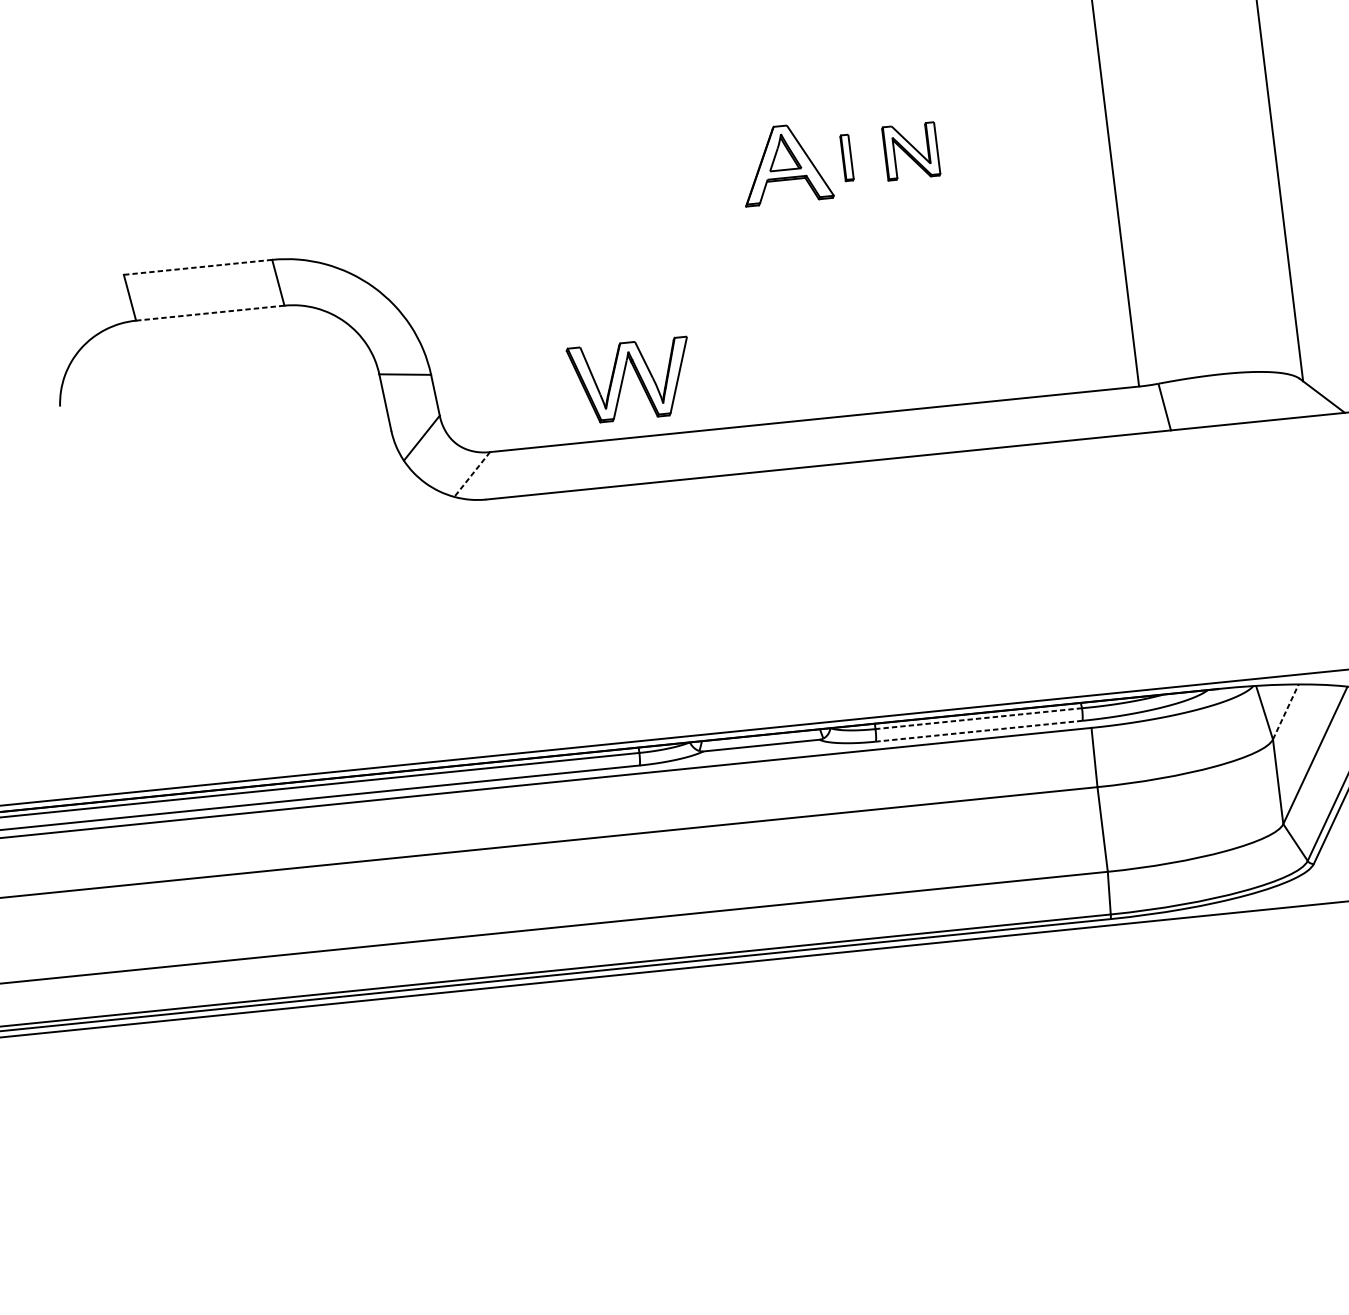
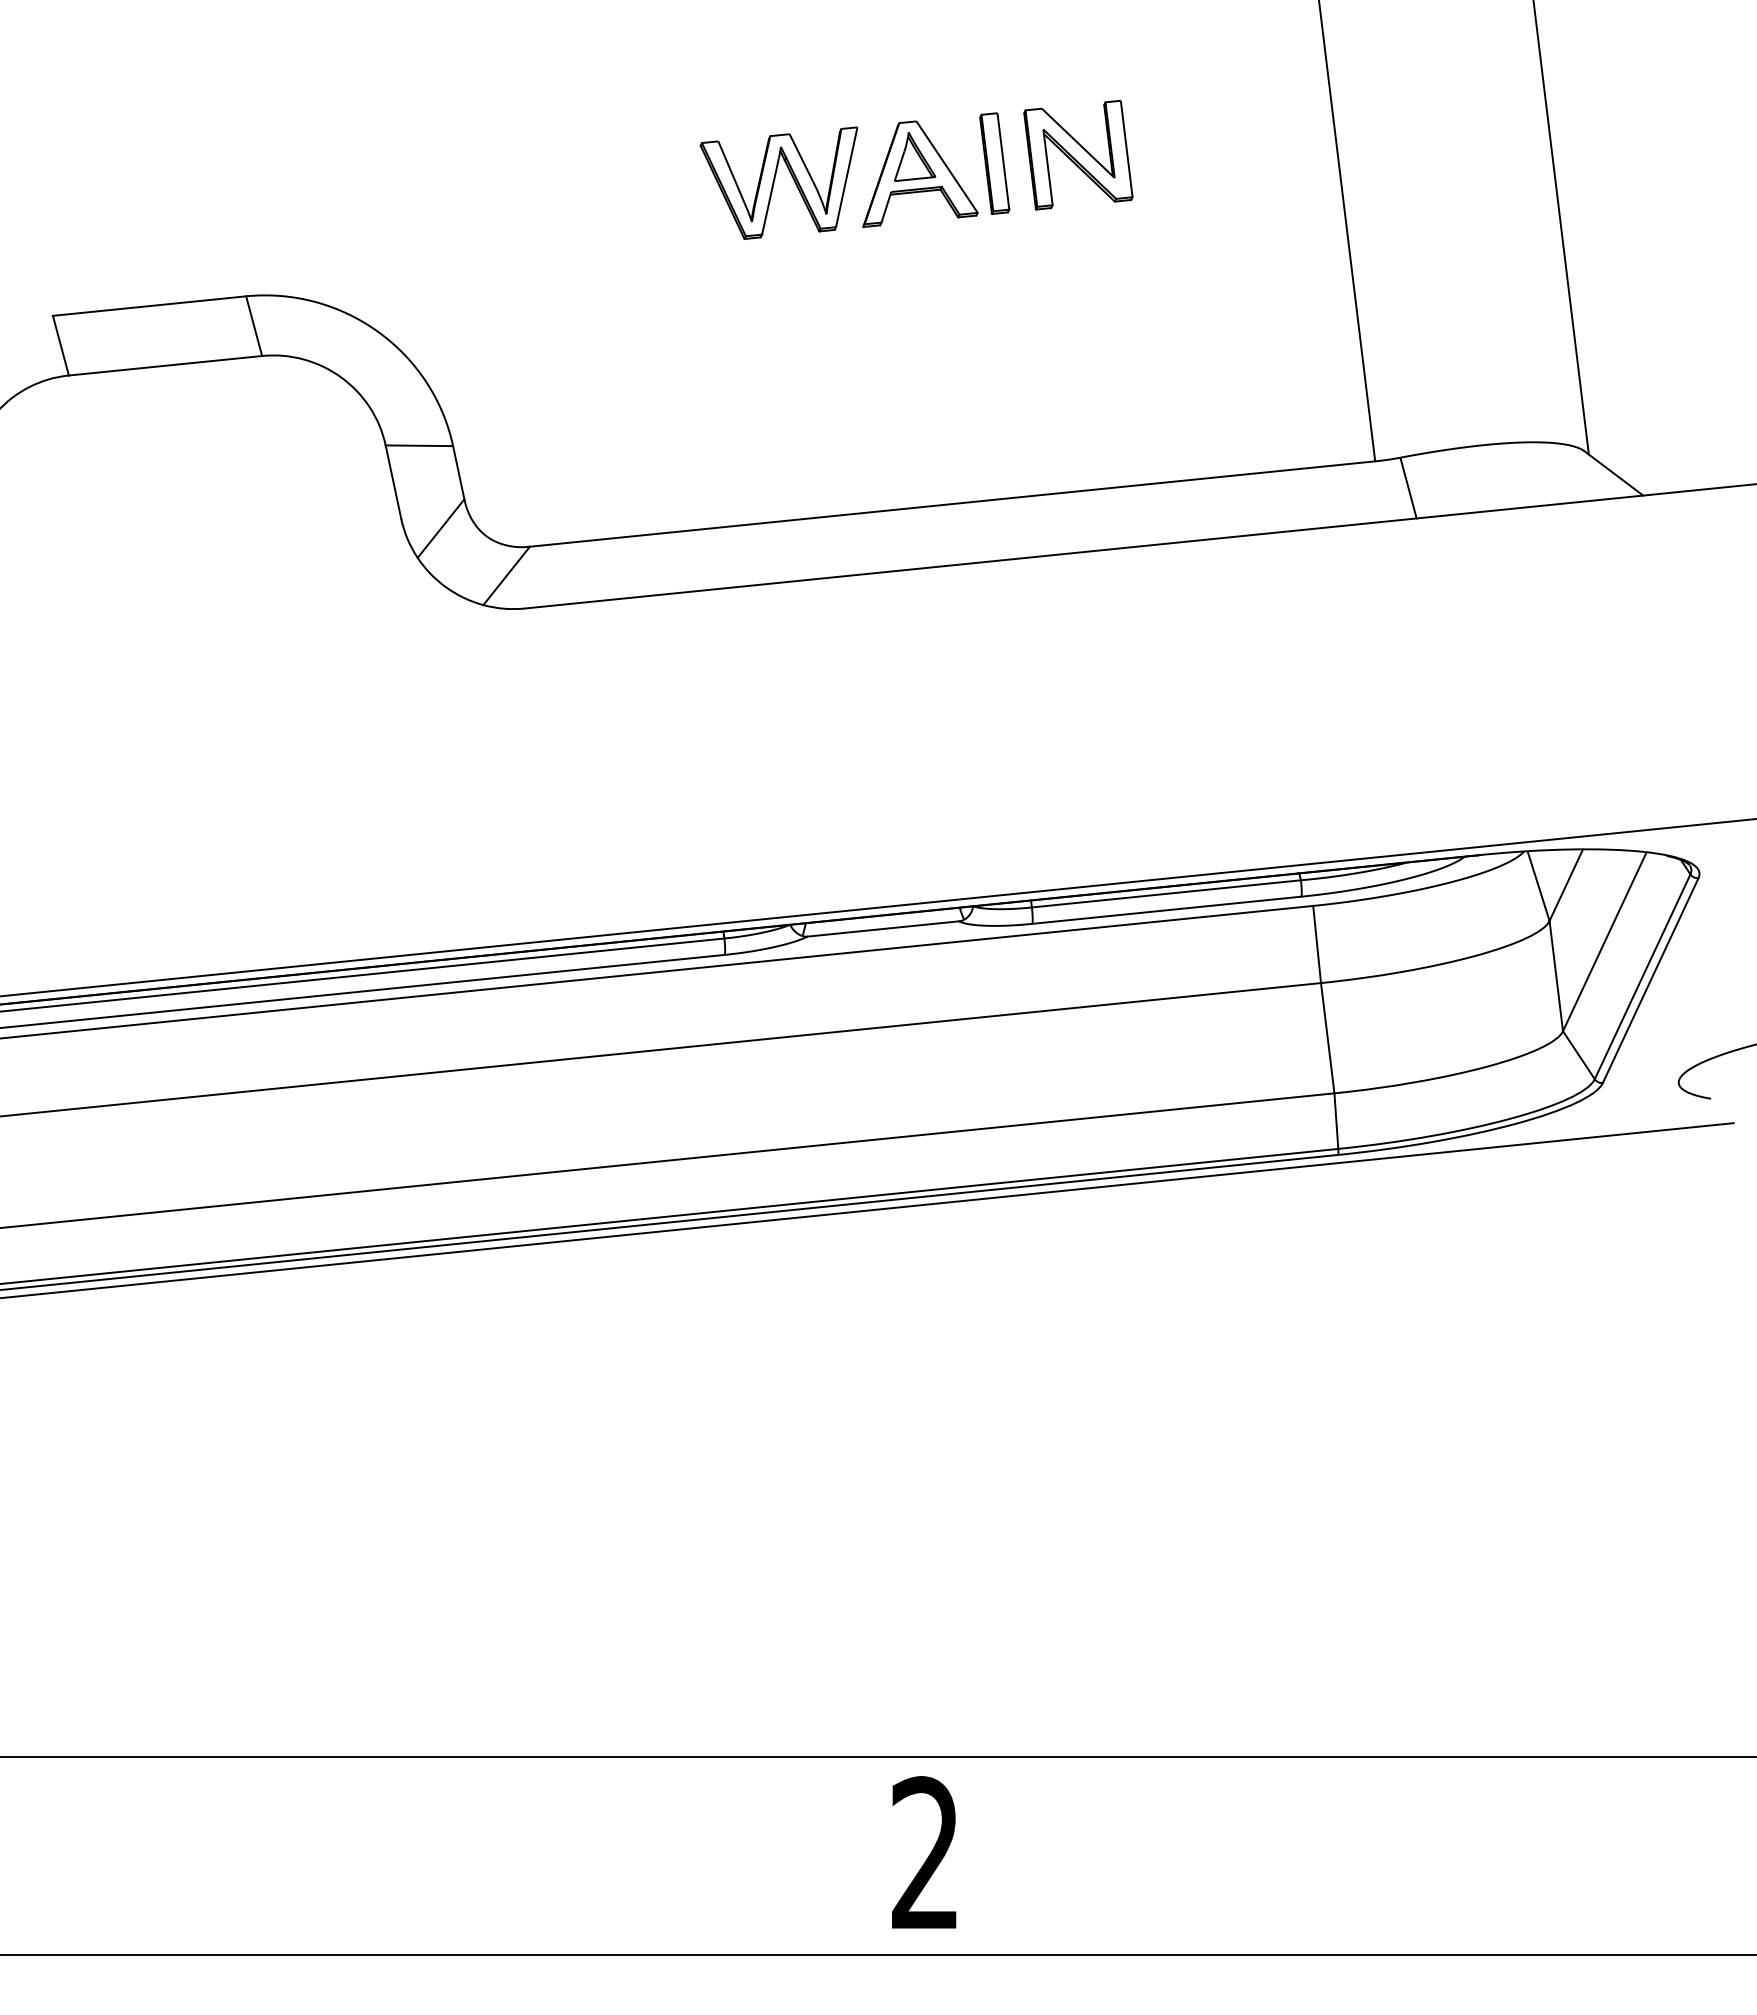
part: (911, 150) -> (1078, 154), size x1.43
part: (846, 157) -> (994, 163), size x1.67
line: (198, 267) -> (149, 306), dashed -> solid
line: (211, 312) -> (166, 365), dashed -> solid
part: (626, 379) -> (778, 182), moved
line: (472, 474) -> (506, 576), dashed -> solid
line: (1285, 711) -> (1566, 884), dashed -> solid
line: (978, 718) -> (1165, 893), dashed -> solid
line: (978, 731) -> (1166, 910), dashed -> solid

